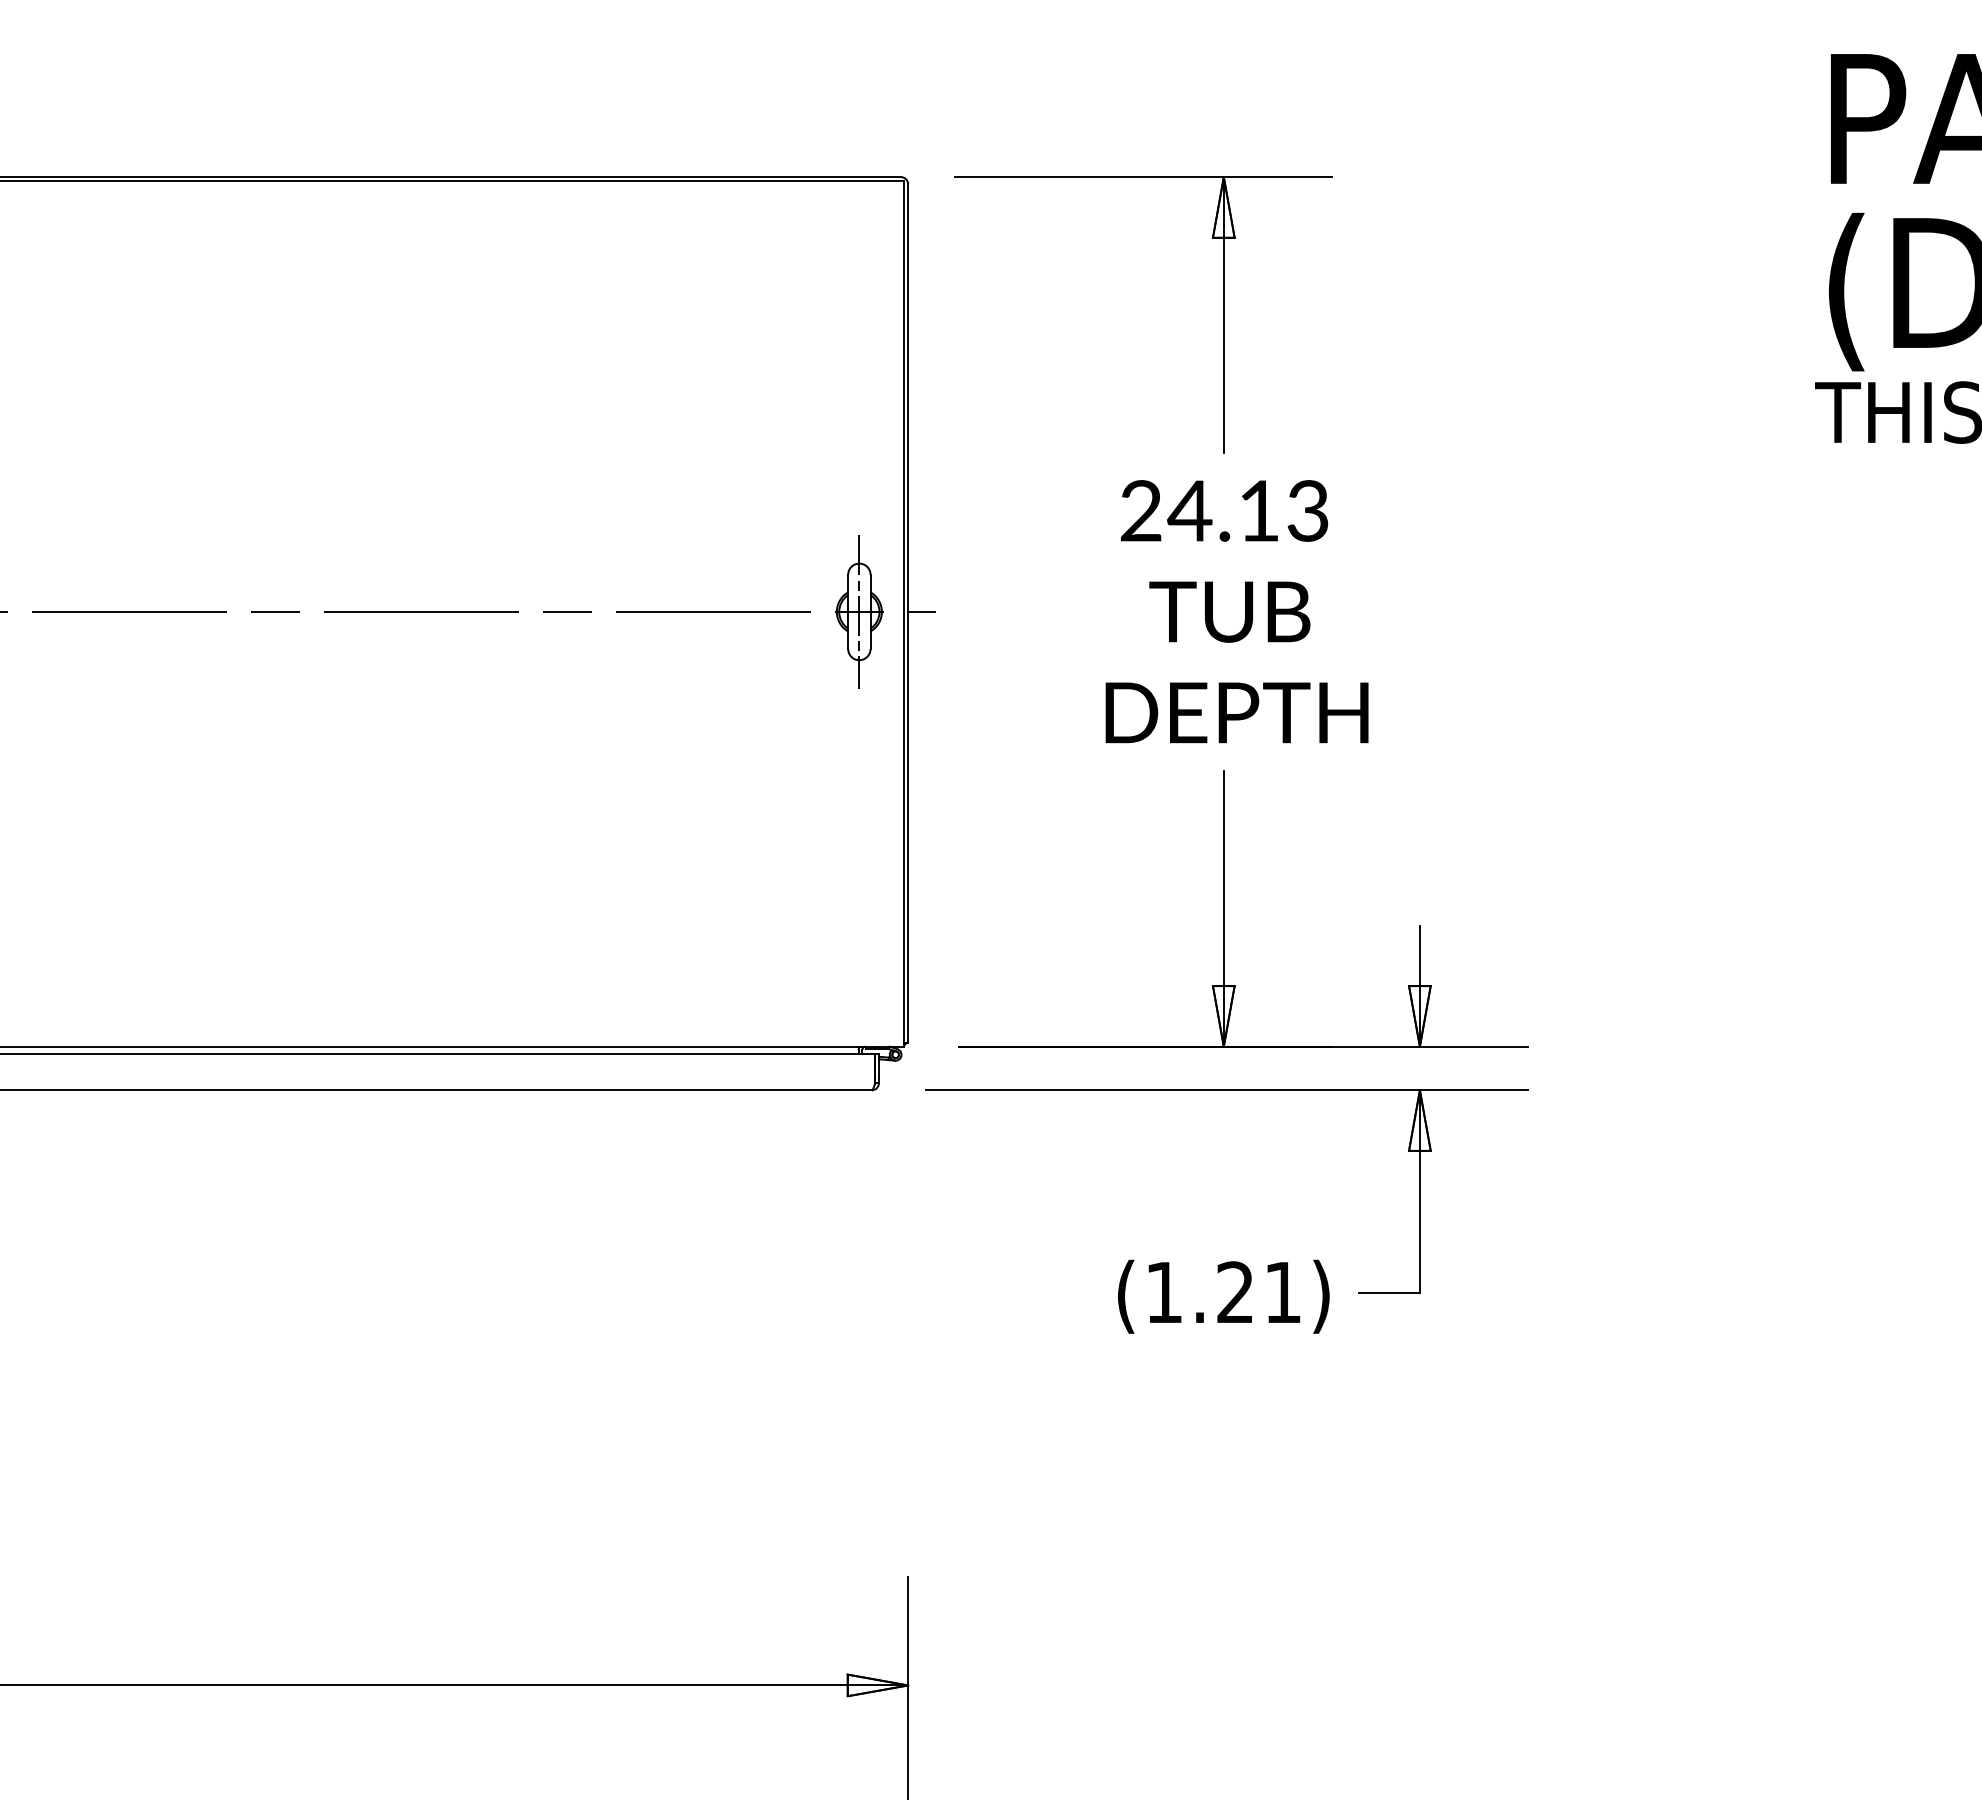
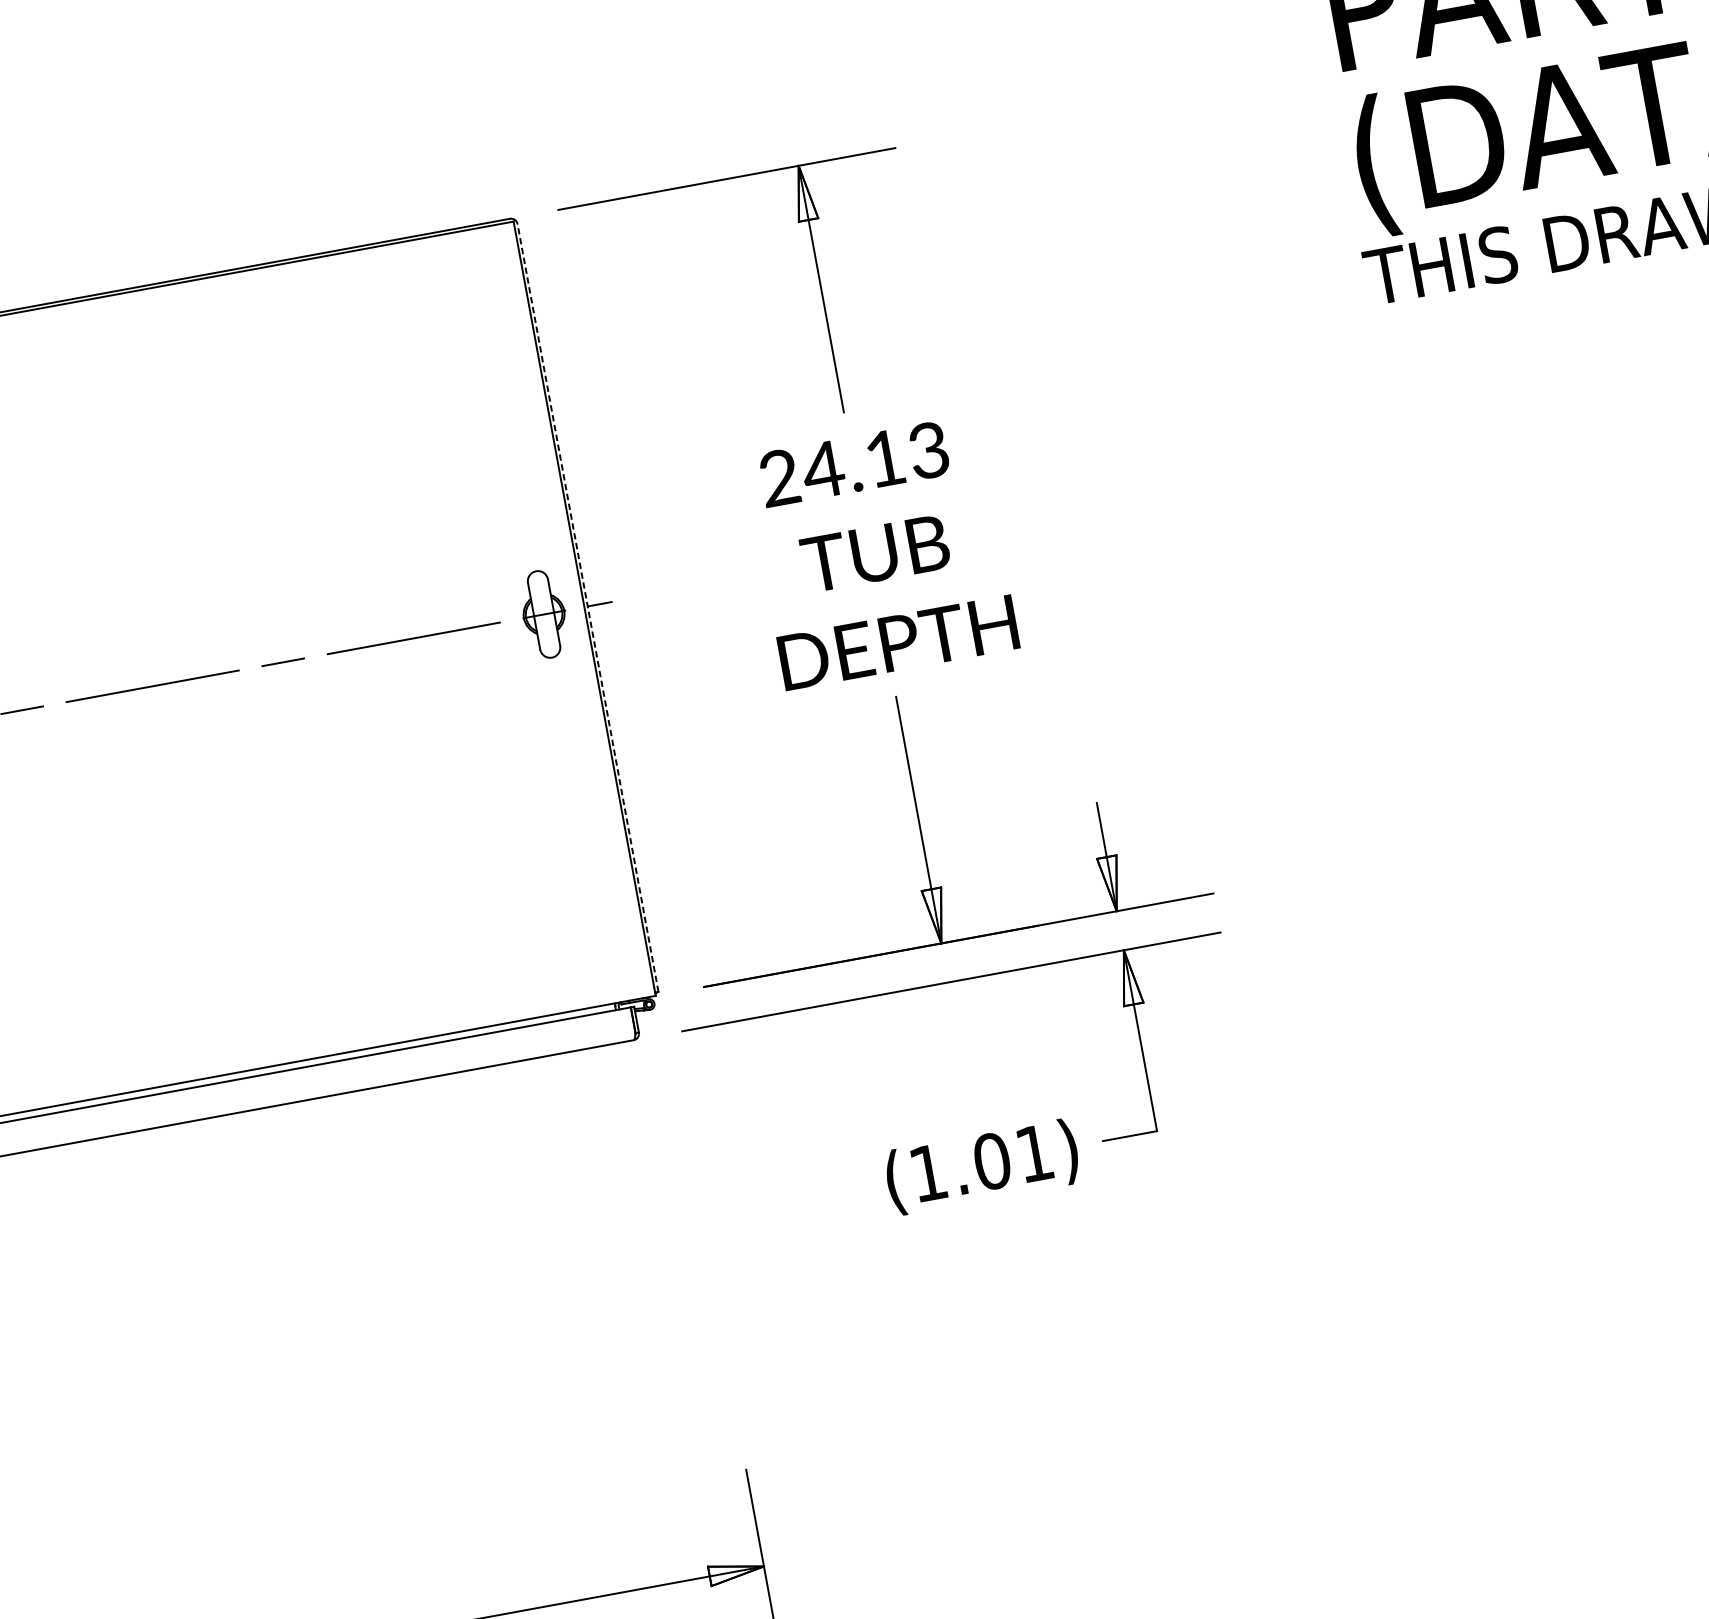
line: (859, 611) -> (544, 614), removed
line: (908, 613) -> (588, 607), solid -> dashed
text: (1235, 1292) -> (992, 1161), (1.21) -> (1.01)

